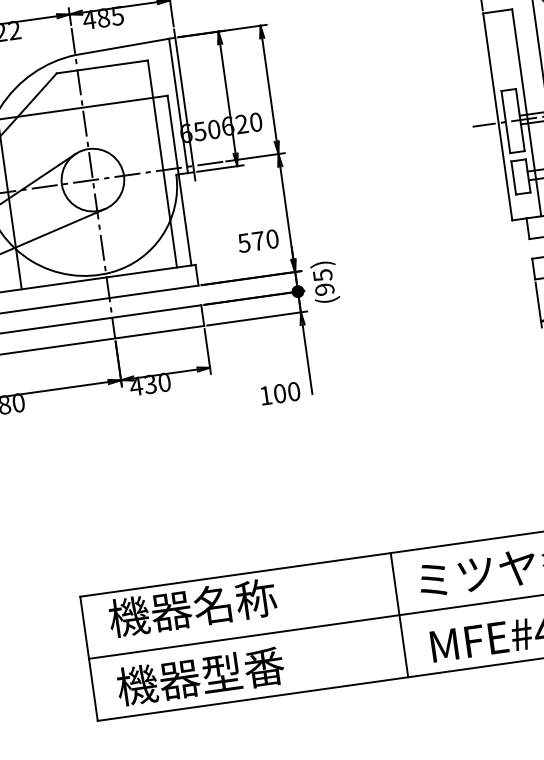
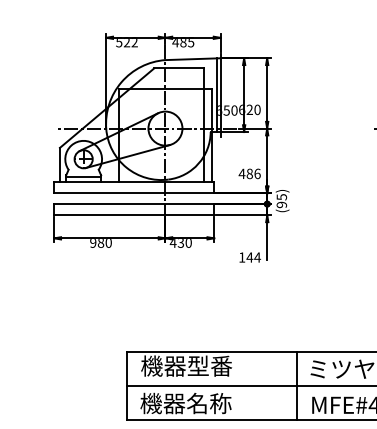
text: (257, 240) -> (249, 173), 570 -> 486
text: (286, 392) -> (253, 257), 100 -> 144
text: (233, 600) -> (209, 365), 機器名称 -> 機器型番
text: (243, 670) -> (209, 403), 機器型番 -> 機器名称

